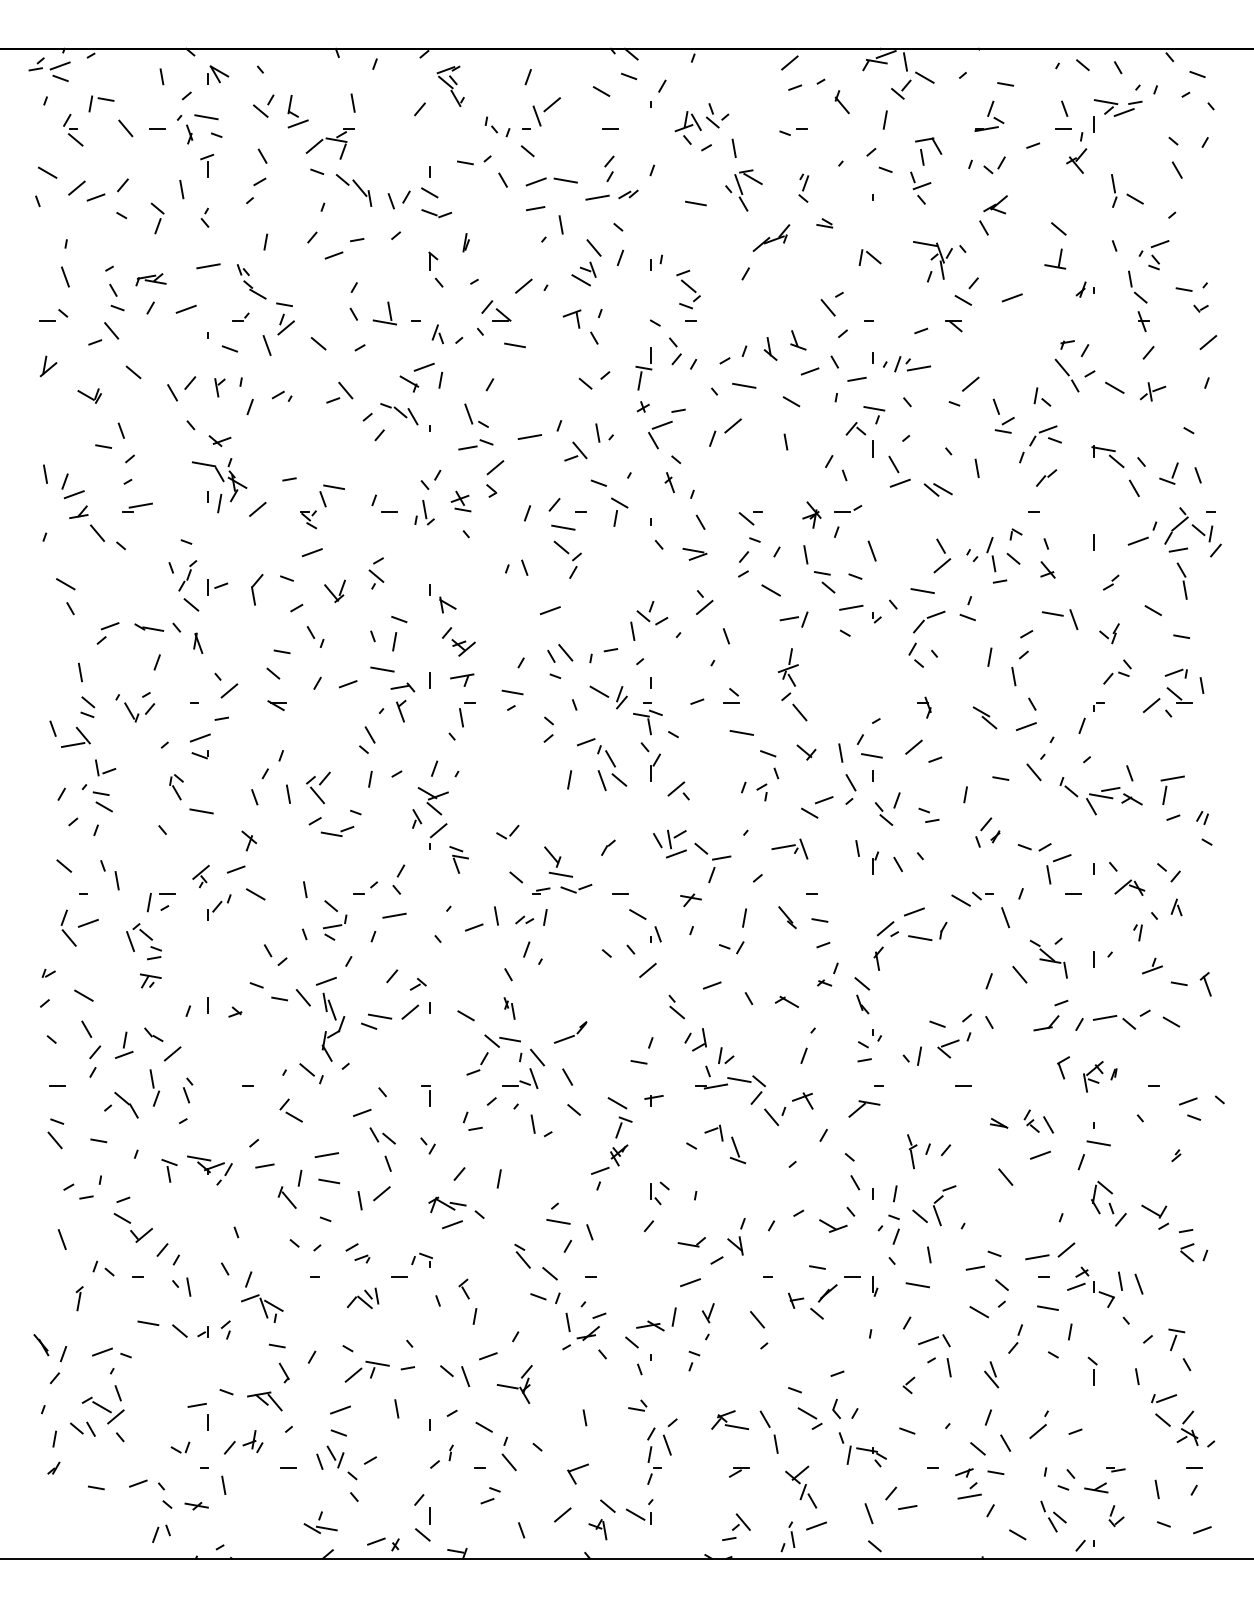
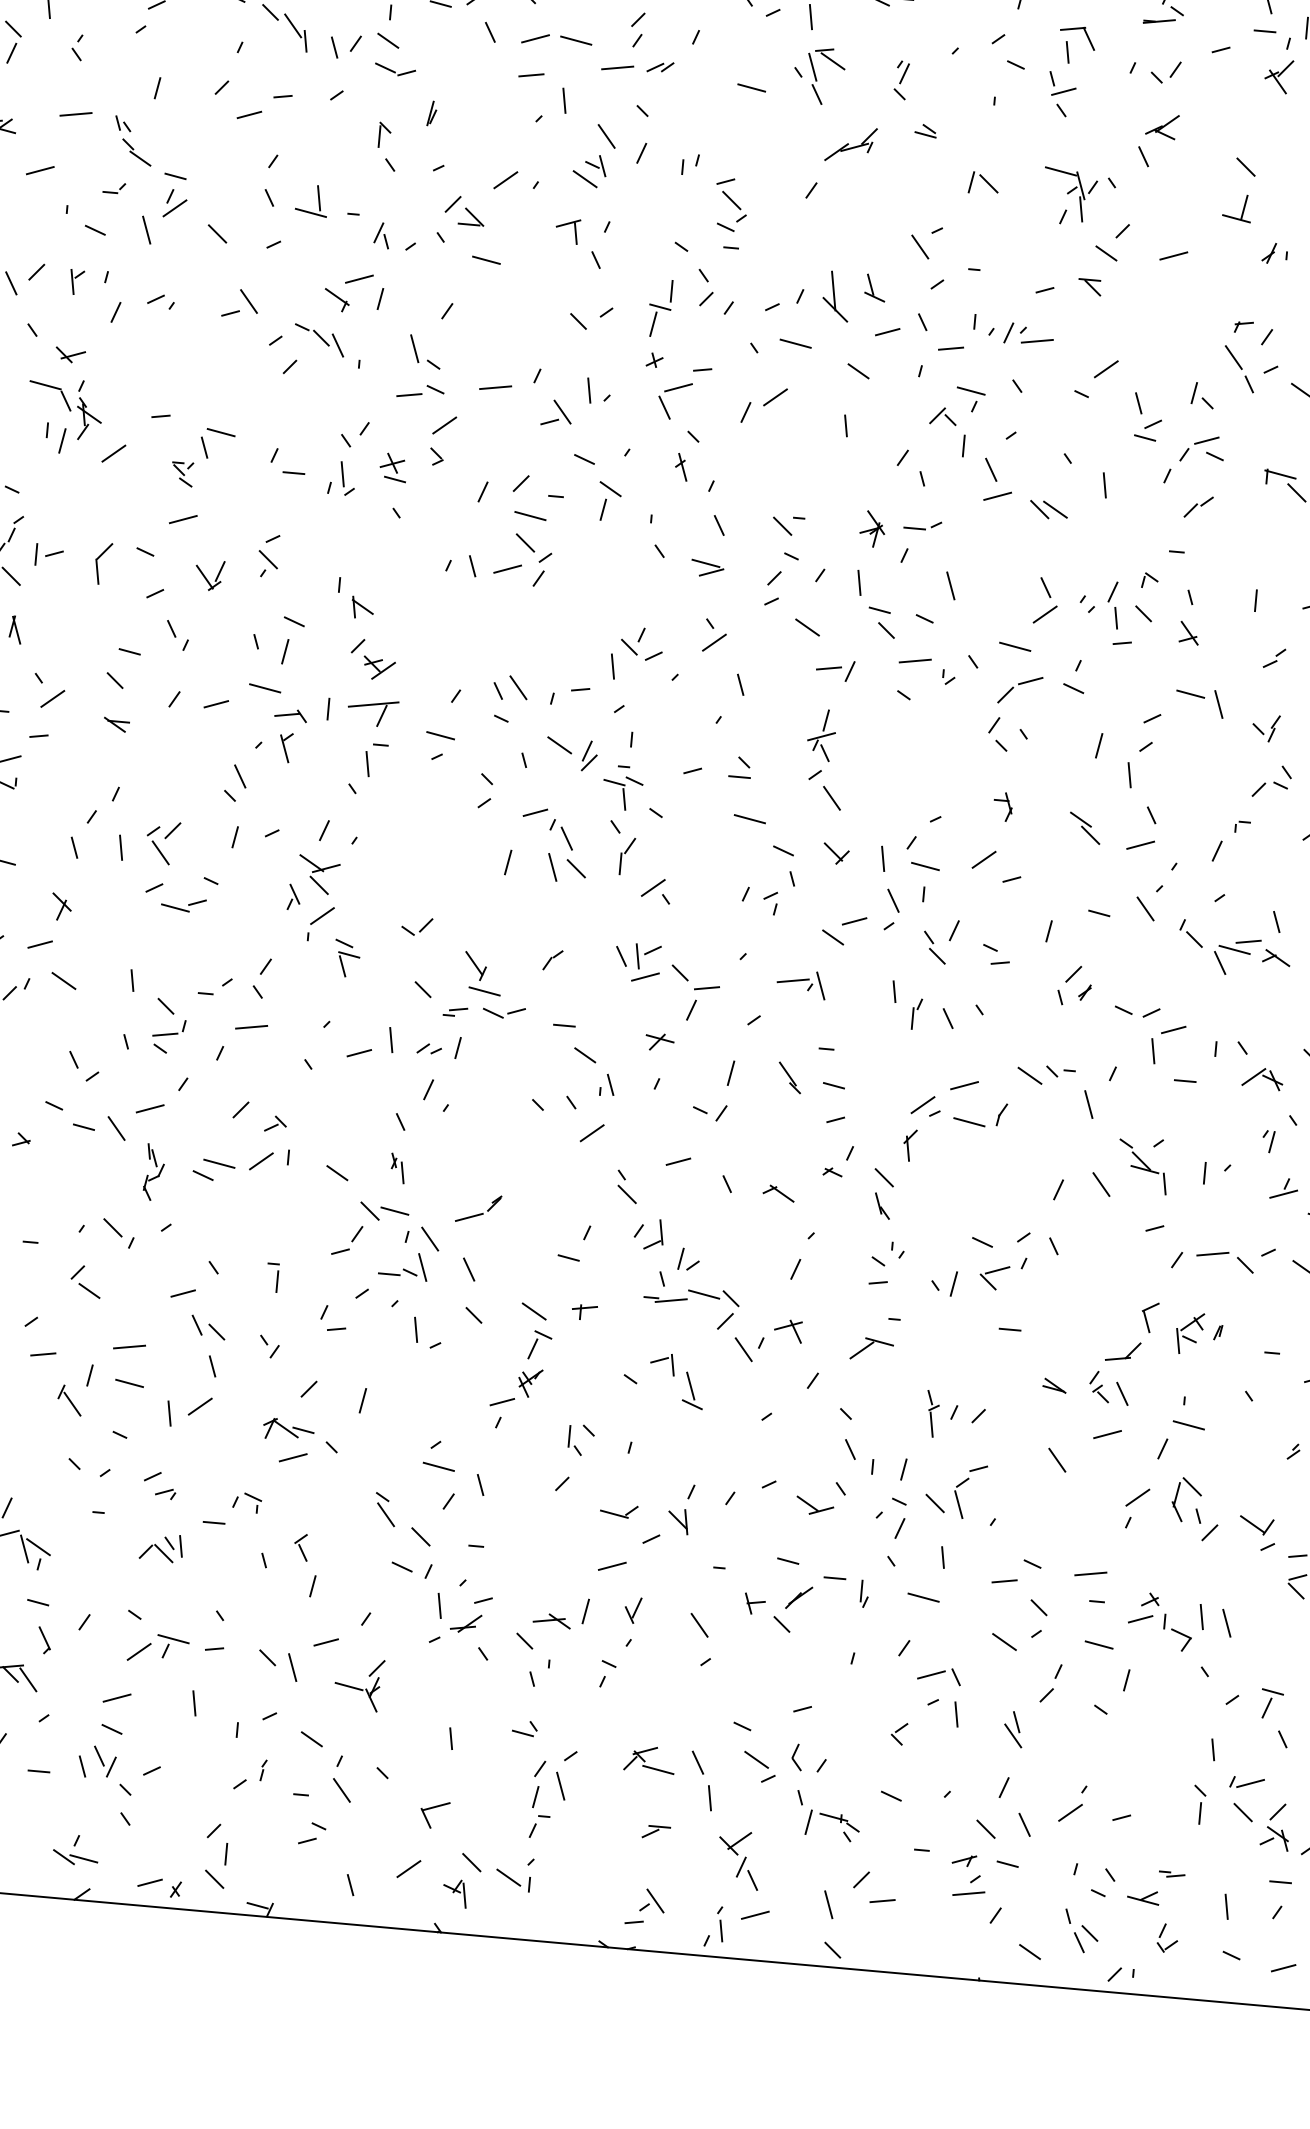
part: (770, 348) -> (836, 295), size x1.6
line: (549, 610) -> (506, 568), moved
part: (462, 679) -> (373, 711), size x1.6
part: (1046, 1023) -> (1123, 1351), moved
part: (333, 1026) -> (154, 1171), size x0.6
line: (1066, 1249) -> (1137, 1496), moved
part: (1092, 1370) -> (1199, 1803), moved

